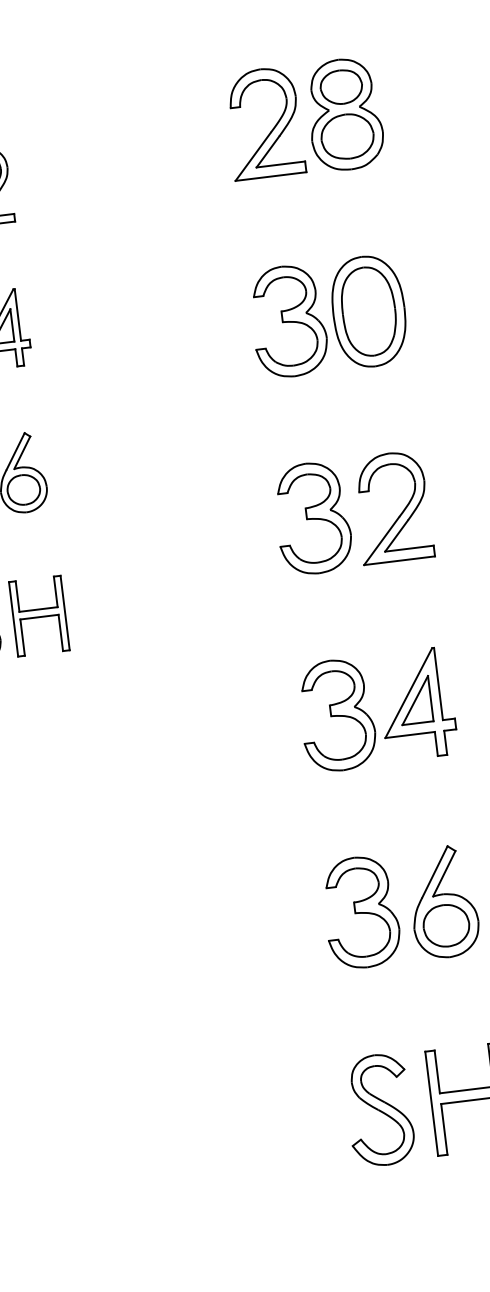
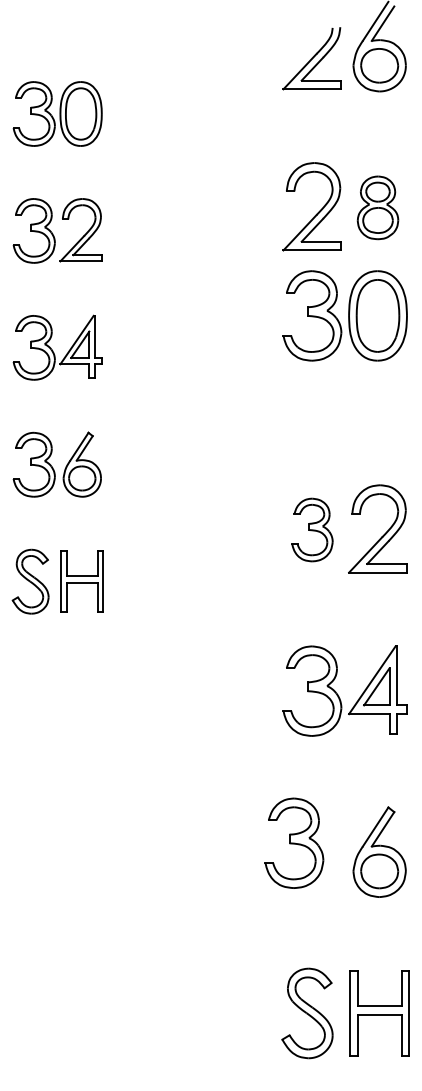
part: (344, 114) -> (377, 207), size x0.7
part: (327, 316) -> (344, 315), moved
part: (313, 517) -> (312, 529), size x0.7
part: (361, 911) -> (294, 842), moved

